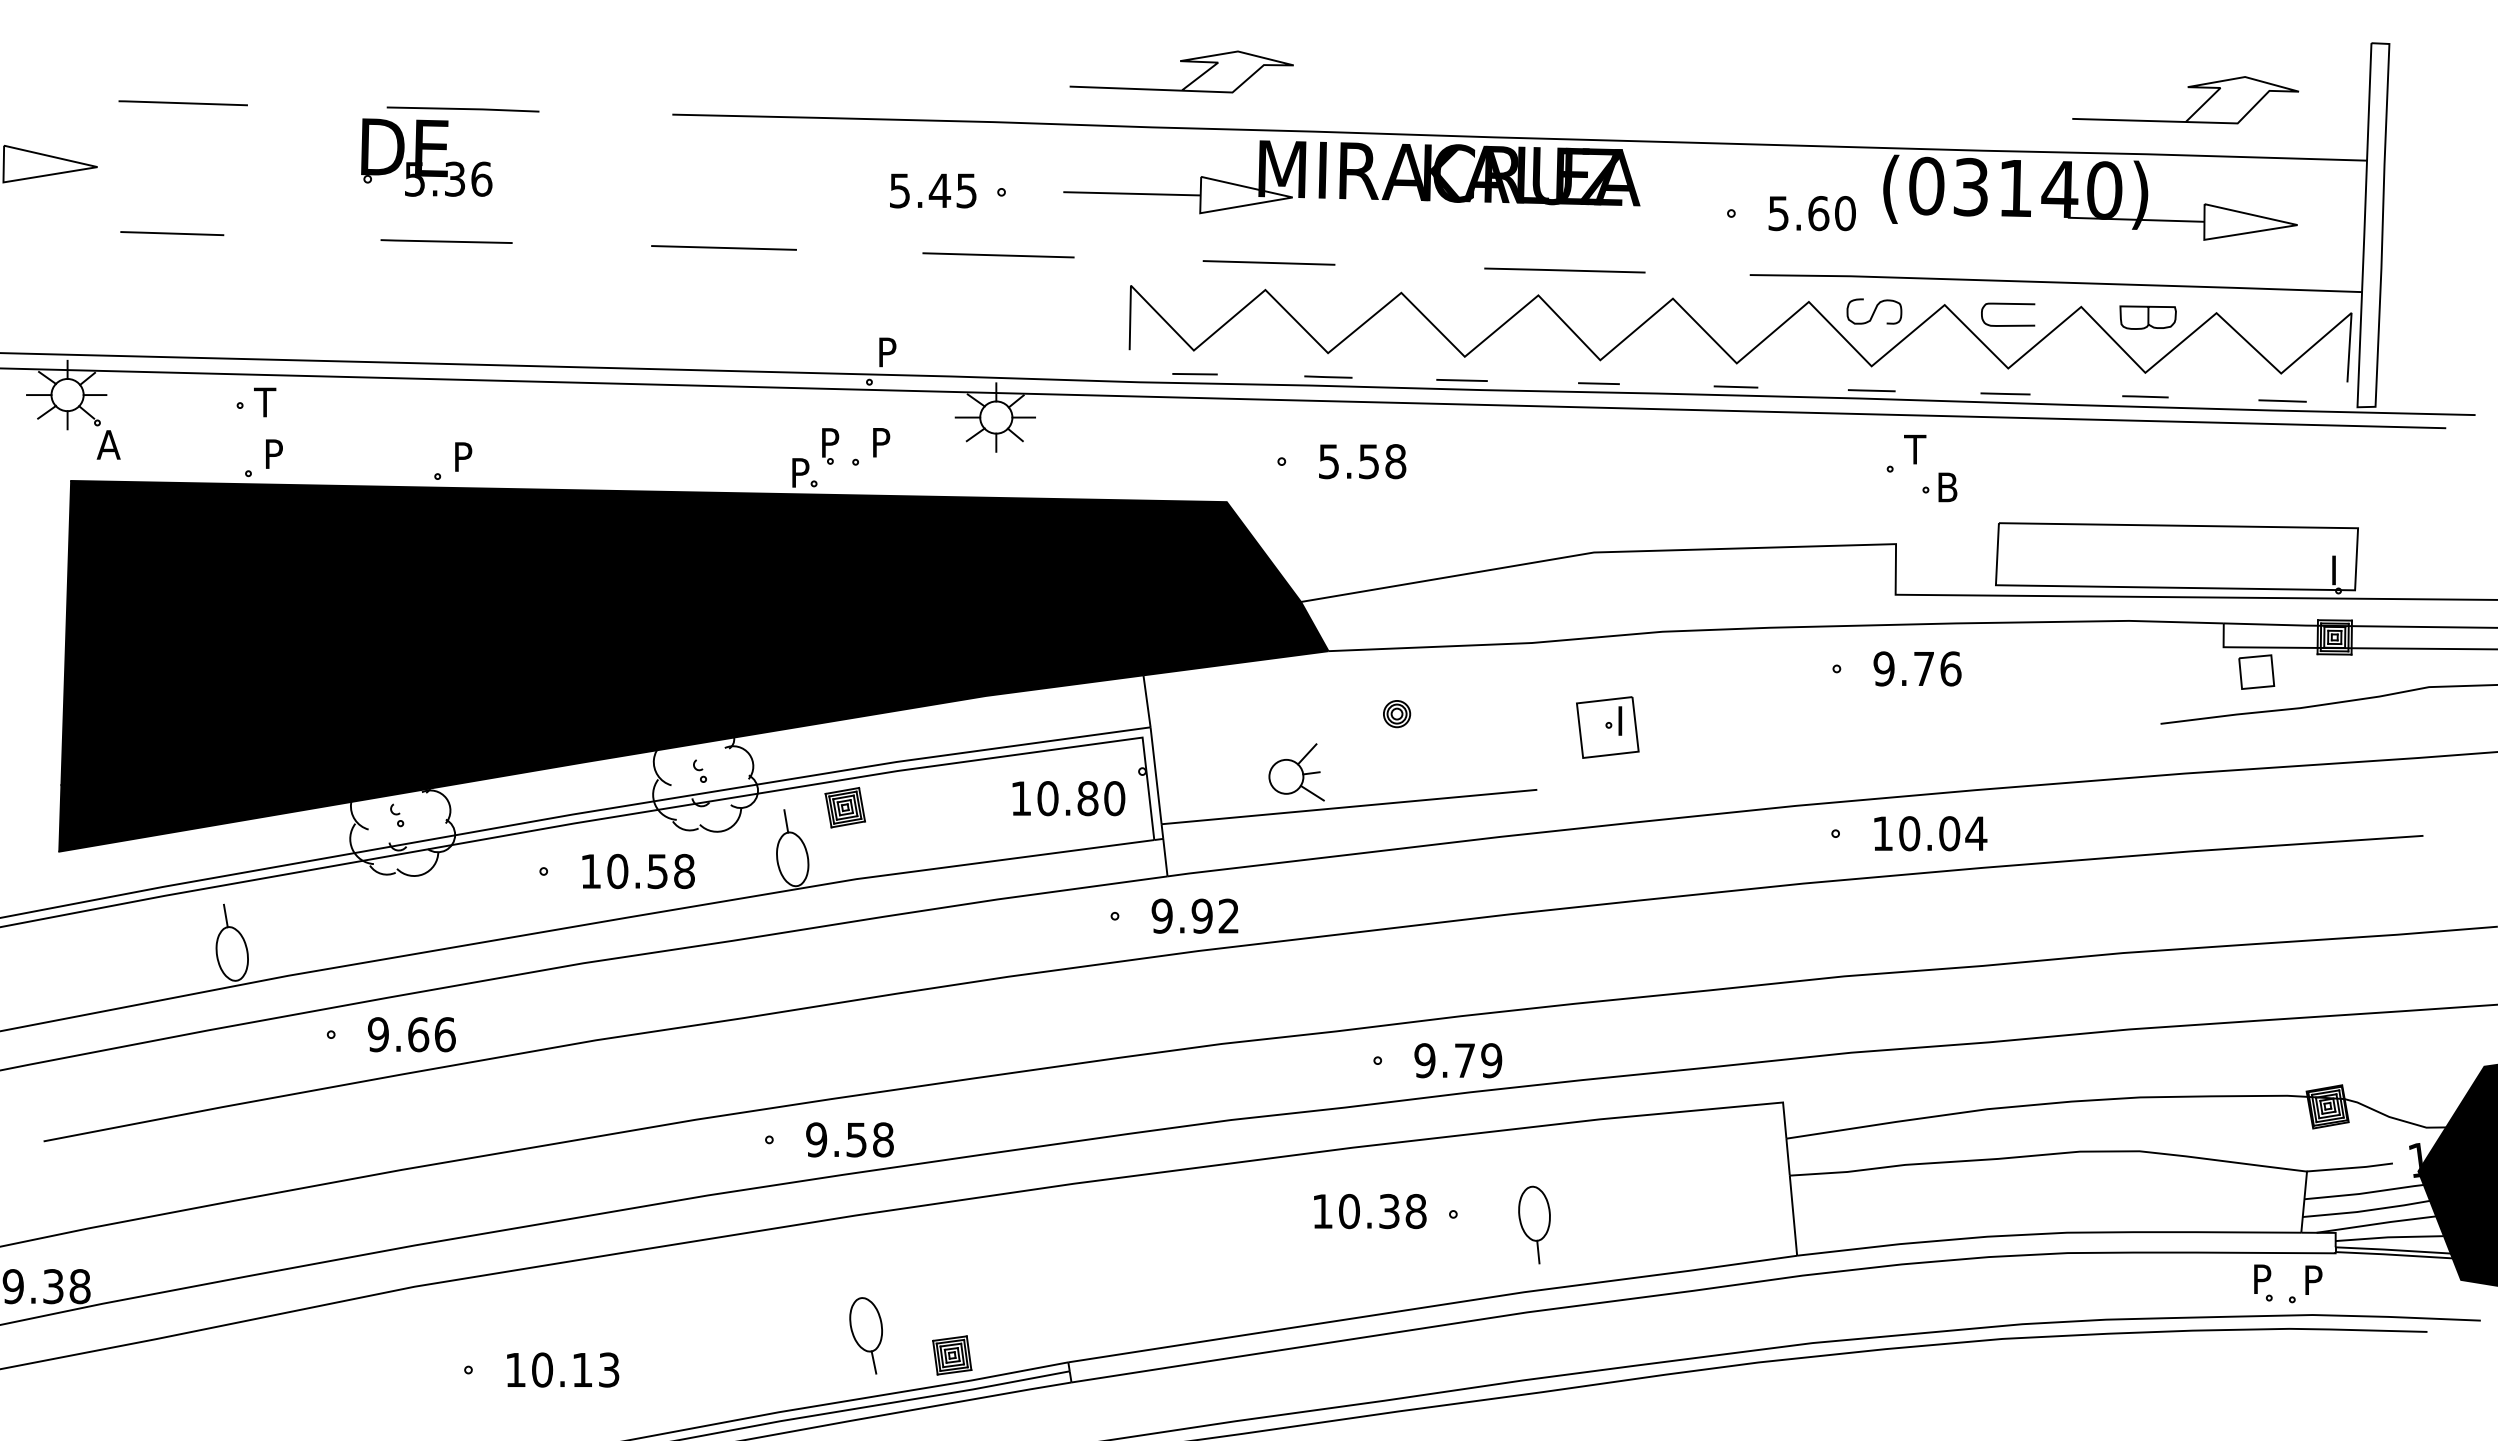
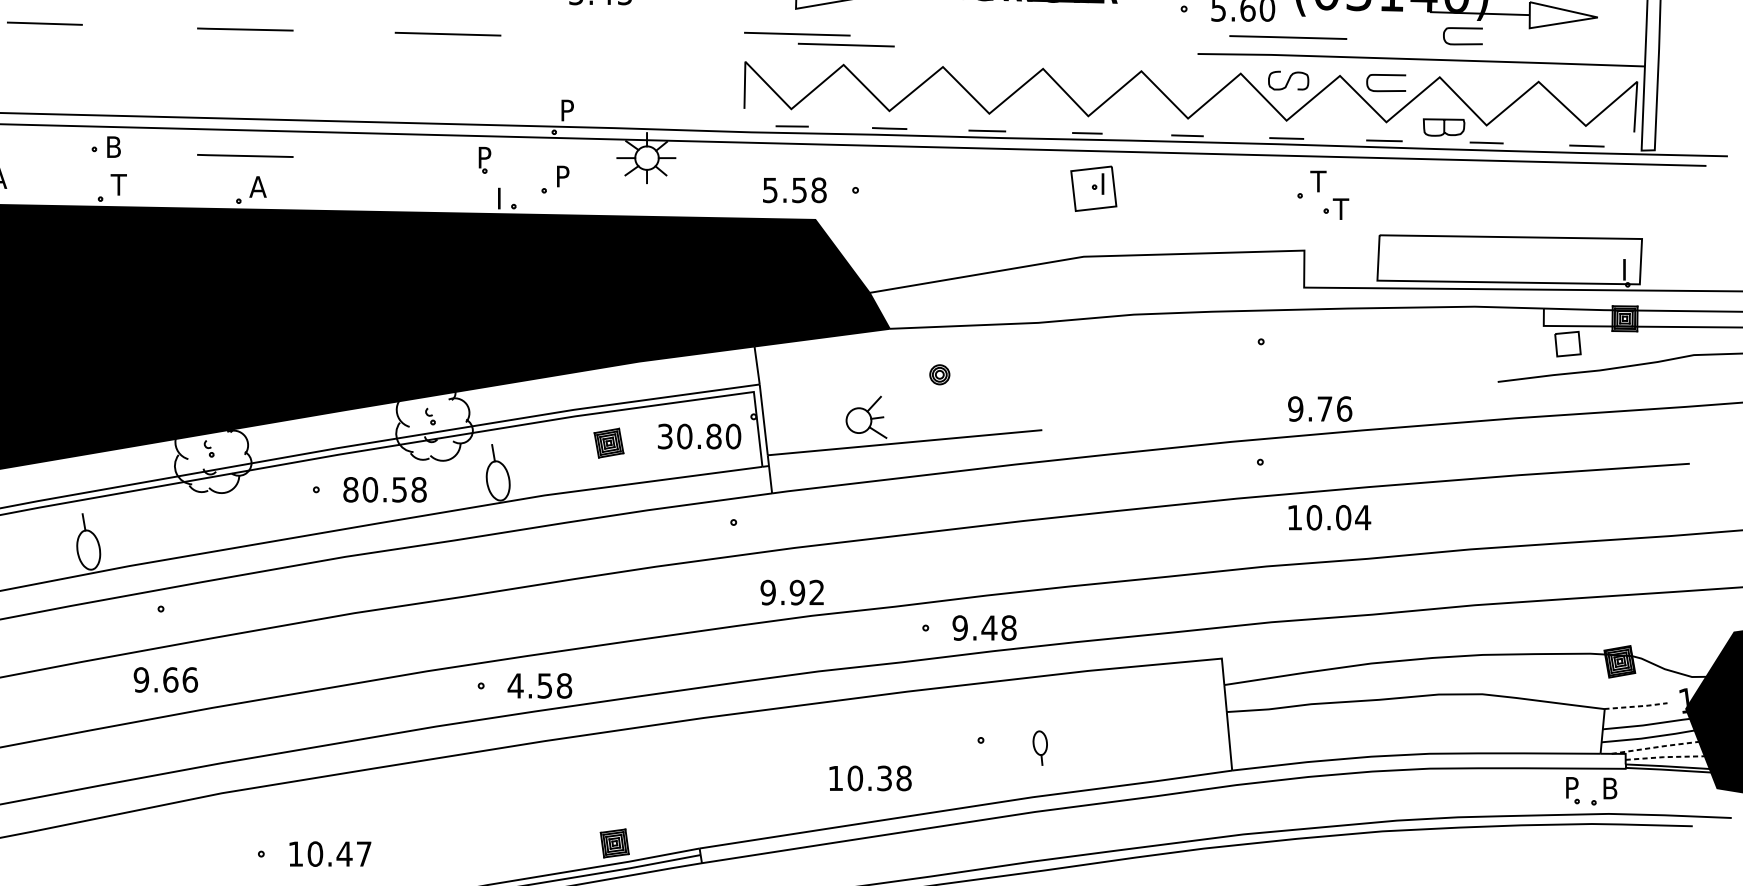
curve: (2113, 240) -> (1463, 28), added
line: (1201, 247) -> (796, 33), added
line: (998, 255) -> (648, 39), removed
line: (1564, 270) -> (1287, 37), moved
curve: (2147, 317) -> (1443, 127), moved
text: (265, 402) -> (113, 147), T -> B
line: (446, 414) -> (245, 155), added
part: (830, 446) -> (484, 160), moved
text: (273, 453) -> (118, 184), P -> T
text: (463, 456) -> (257, 186), P -> A
text: (1362, 461) -> (794, 190), moved
text: (802, 466) -> (505, 193), P -> I
text: (1946, 487) -> (1341, 209), B -> T
text: (1917, 668) -> (1320, 408), moved
part: (1607, 727) -> (1093, 188), moved
text: (1021, 798) -> (665, 436), 10.80 -> 30.80
part: (844, 807) -> (608, 443), moved
text: (1930, 833) -> (1329, 517), moved
text: (590, 871) -> (350, 489), 10.58 -> 80.58
text: (1194, 915) -> (791, 592), moved
text: (411, 1034) -> (165, 679), moved
text: (1477, 1060) -> (998, 627), 9.79 -> 9.48
text: (816, 1139) -> (515, 685), 9.58 -> 4.58
line: (2350, 1168) -> (1636, 706), solid -> dashed
text: (1370, 1211) -> (870, 778), moved
line: (2381, 1223) -> (1659, 747), solid -> dashed
part: (1534, 1224) -> (1040, 747), size x0.6
line: (2388, 1237) -> (1664, 757), solid -> dashed
text: (2316, 1279) -> (1611, 787), P -> B
part: (865, 1335) -> (551, 828), removed
text: (595, 1369) -> (354, 853), 10.13 -> 10.47

